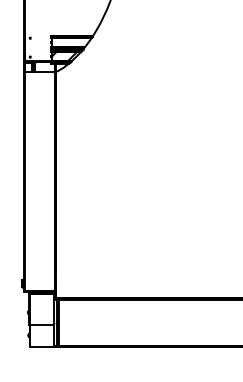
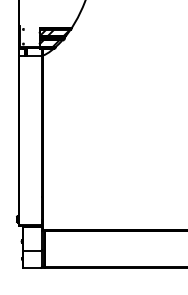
hatch: (70, 42) -> (54, 32), added

